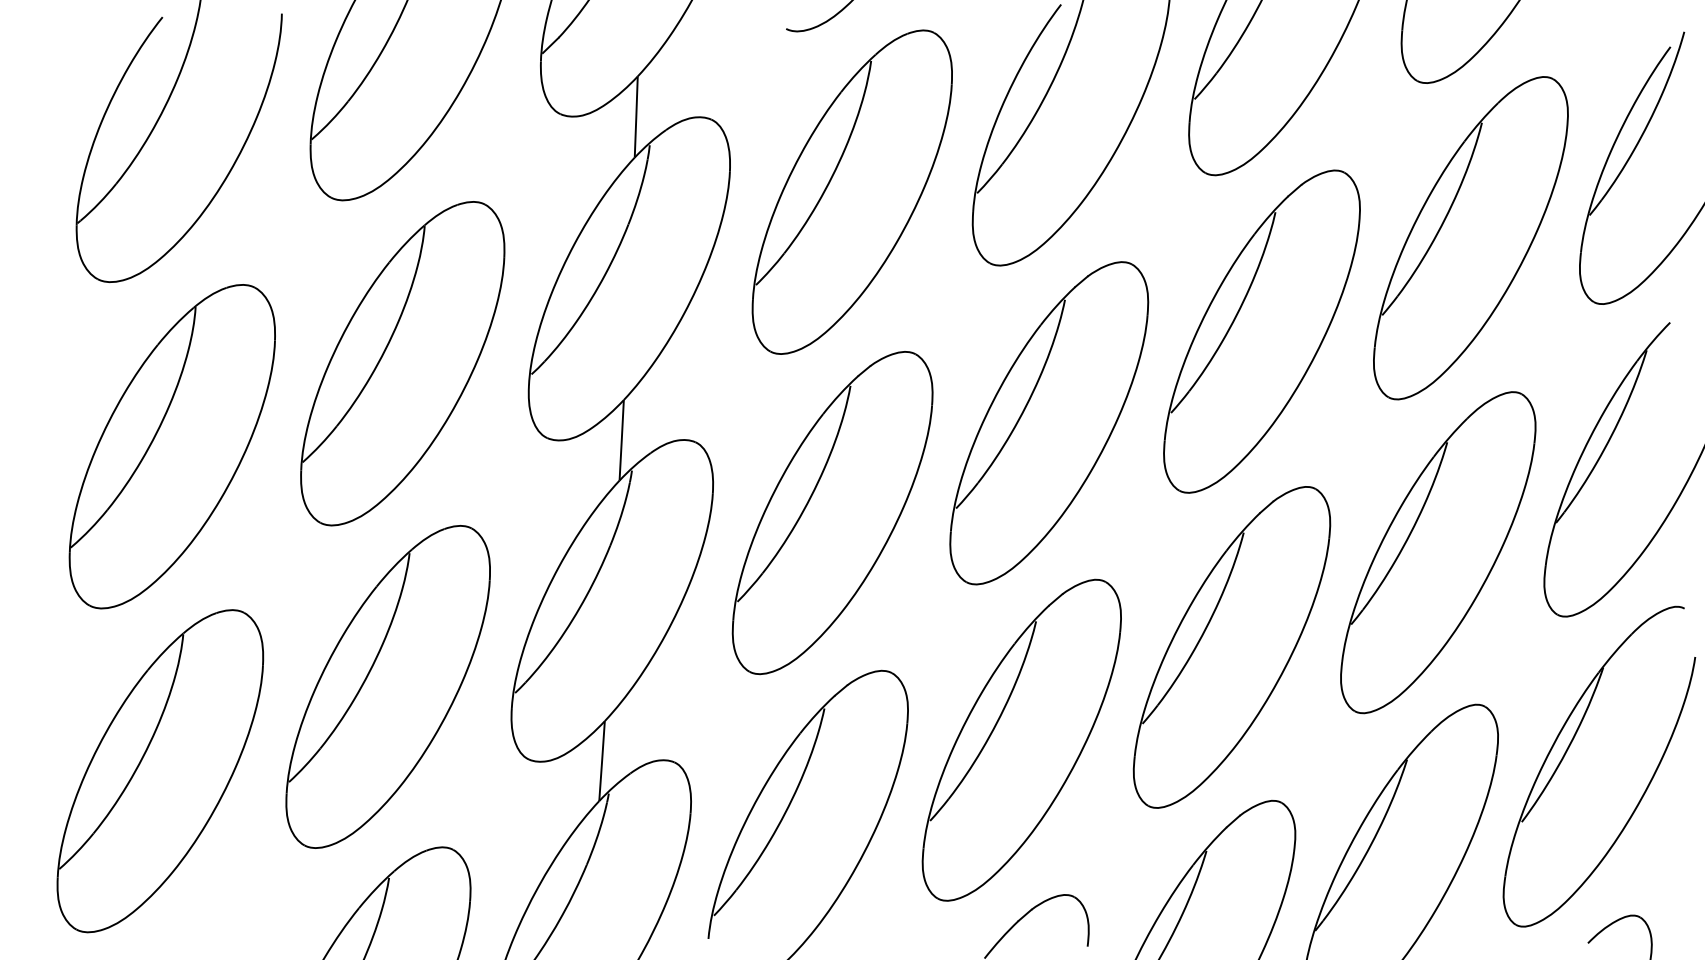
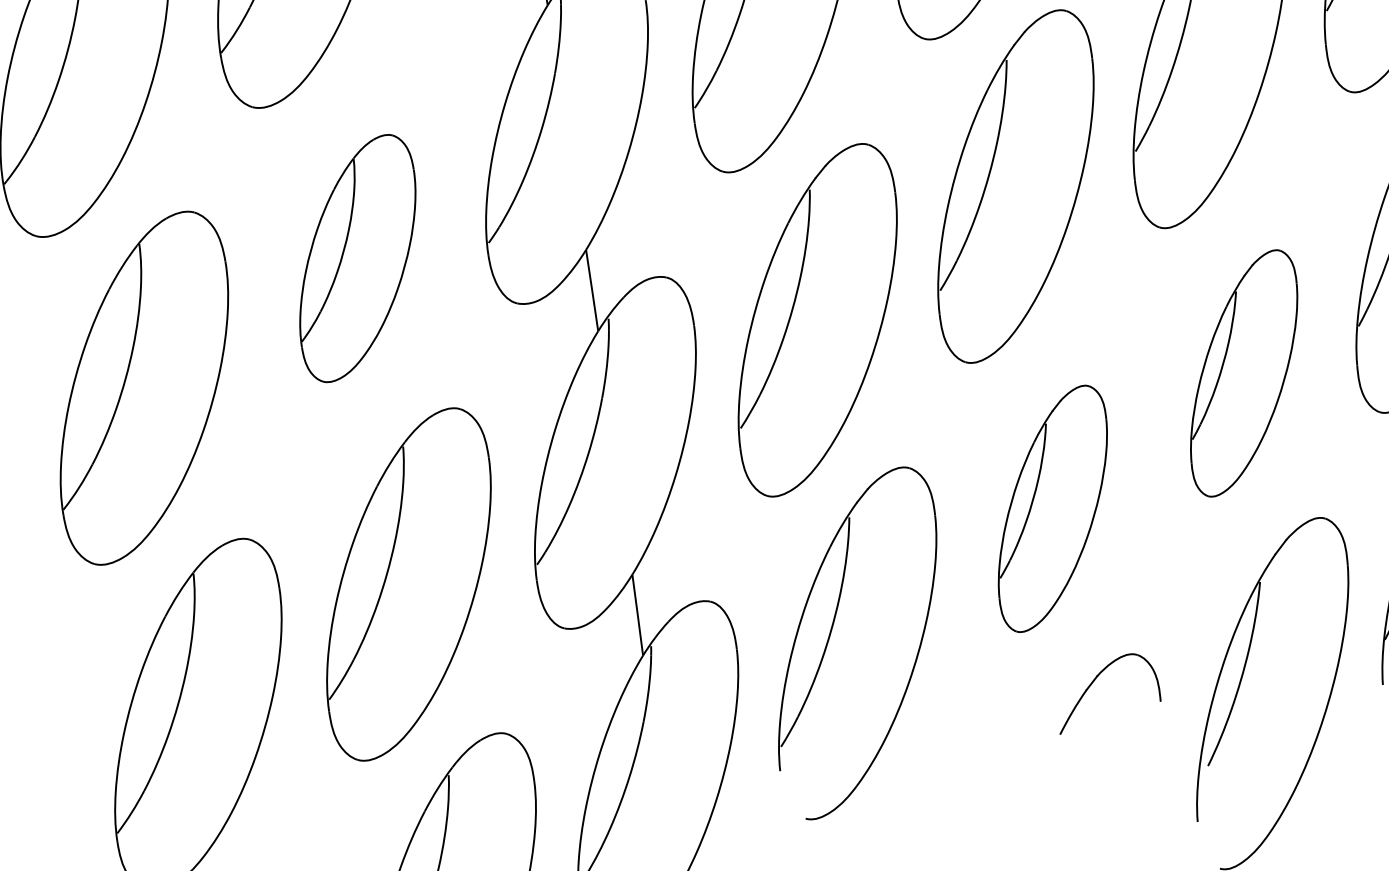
part: (402, 363) -> (357, 258), size x0.7
part: (1231, 647) -> (1243, 373), size x0.7
part: (1021, 739) -> (1052, 508), size x0.7

